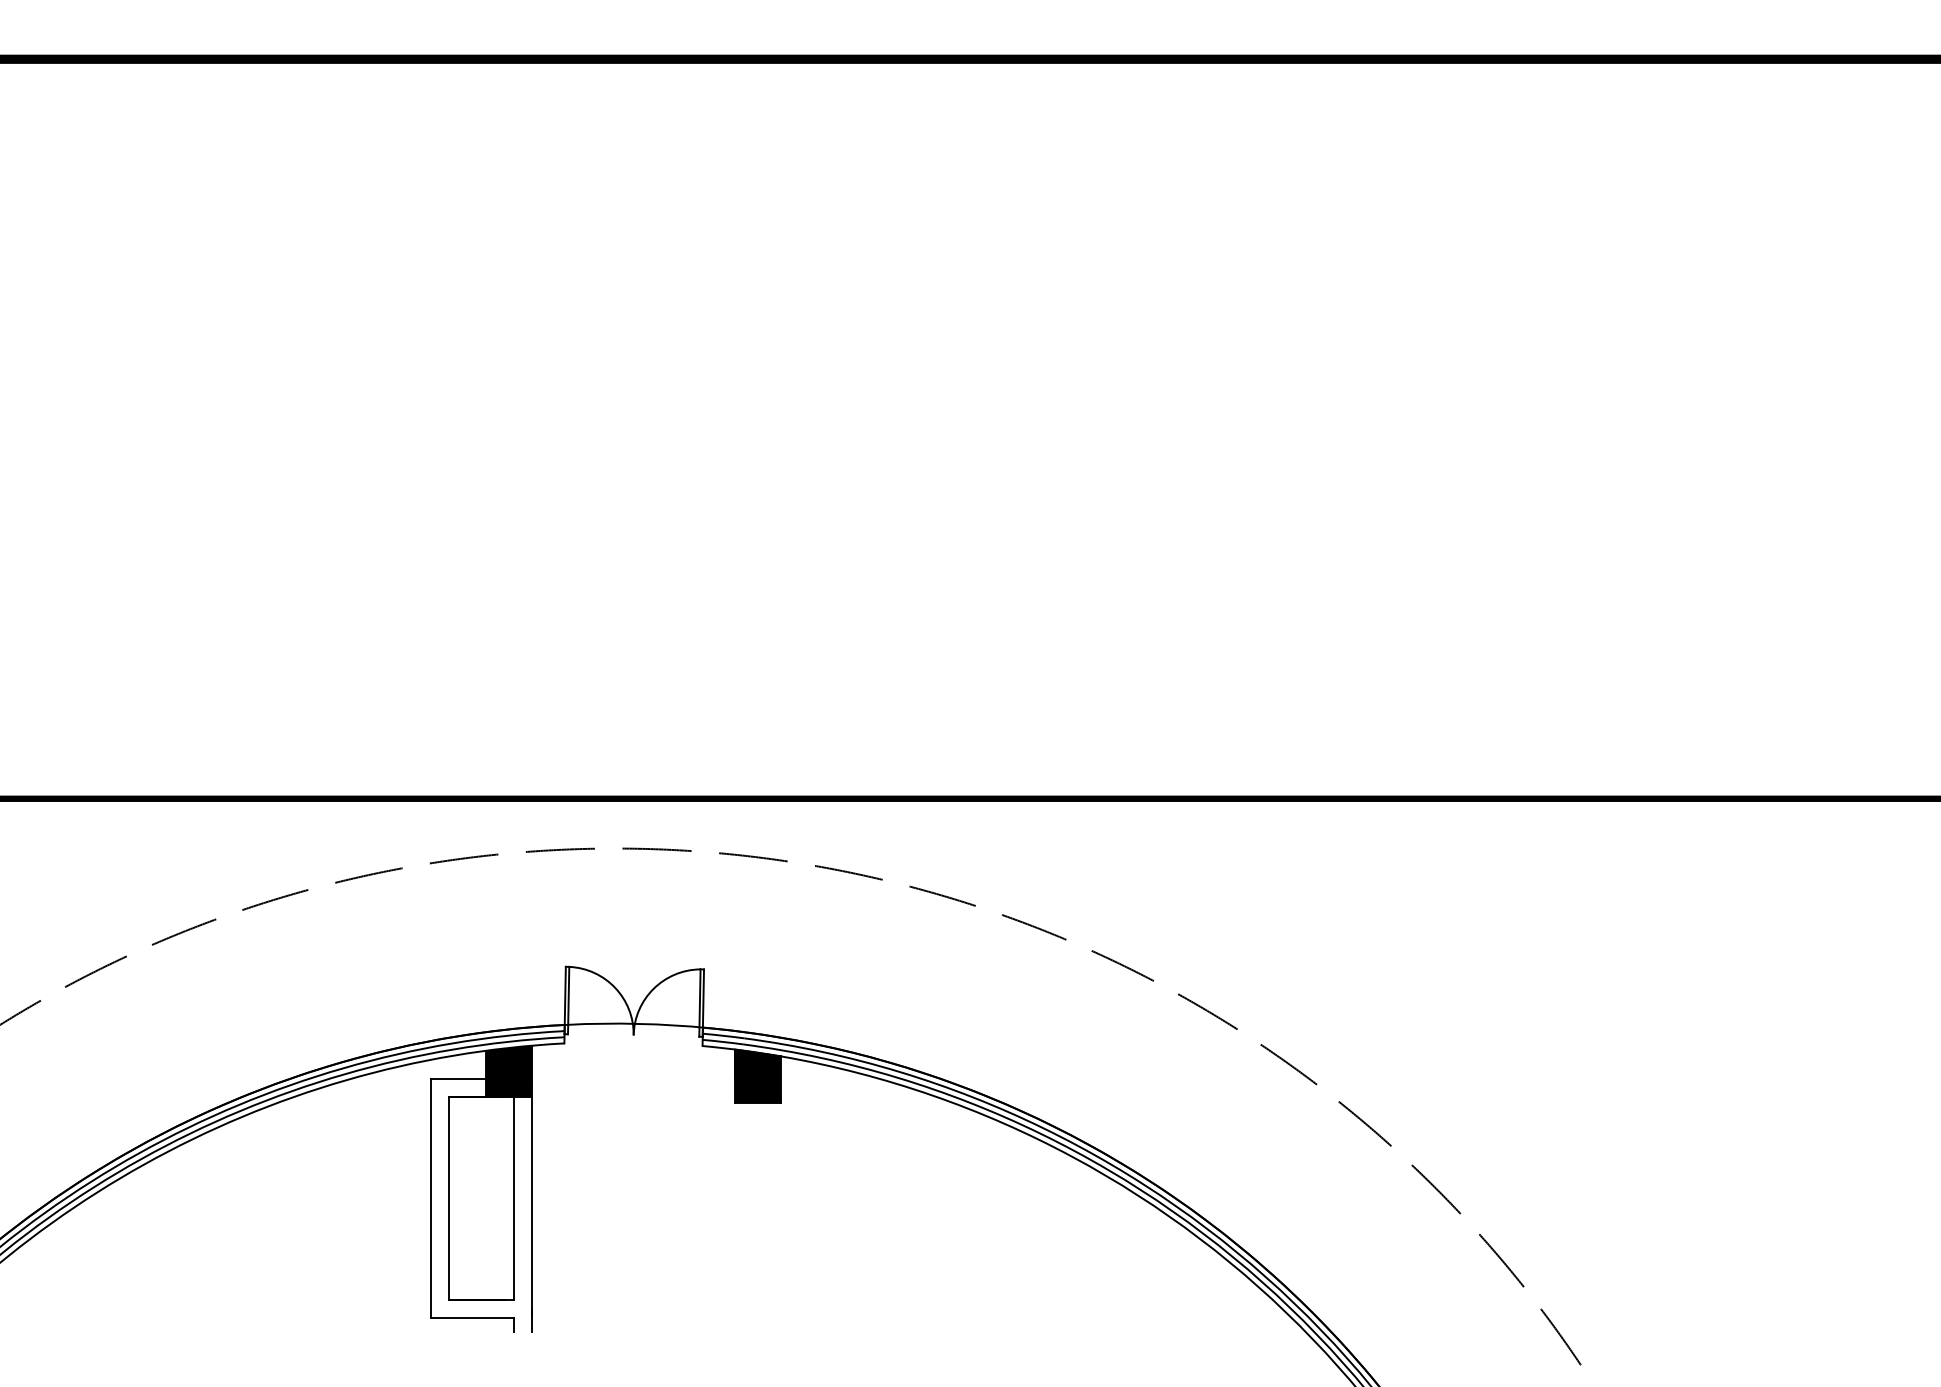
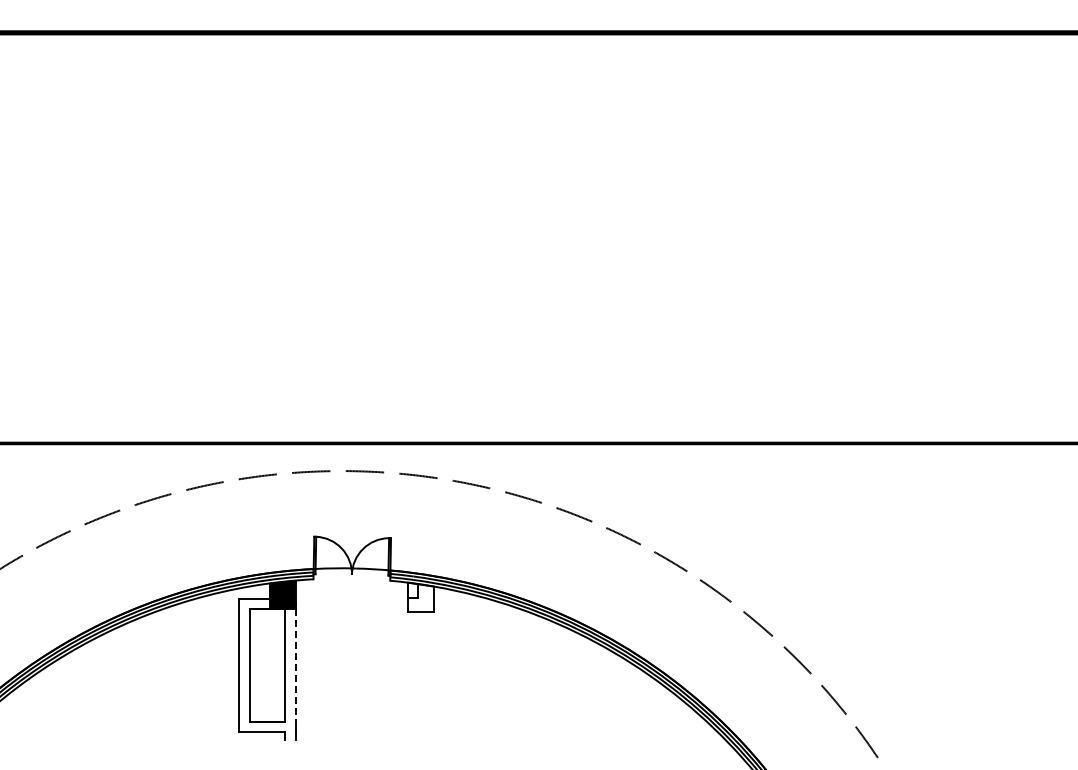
fill: (757, 1076) -> (420, 597), removed
line: (531, 1209) -> (295, 671), solid -> dashed

